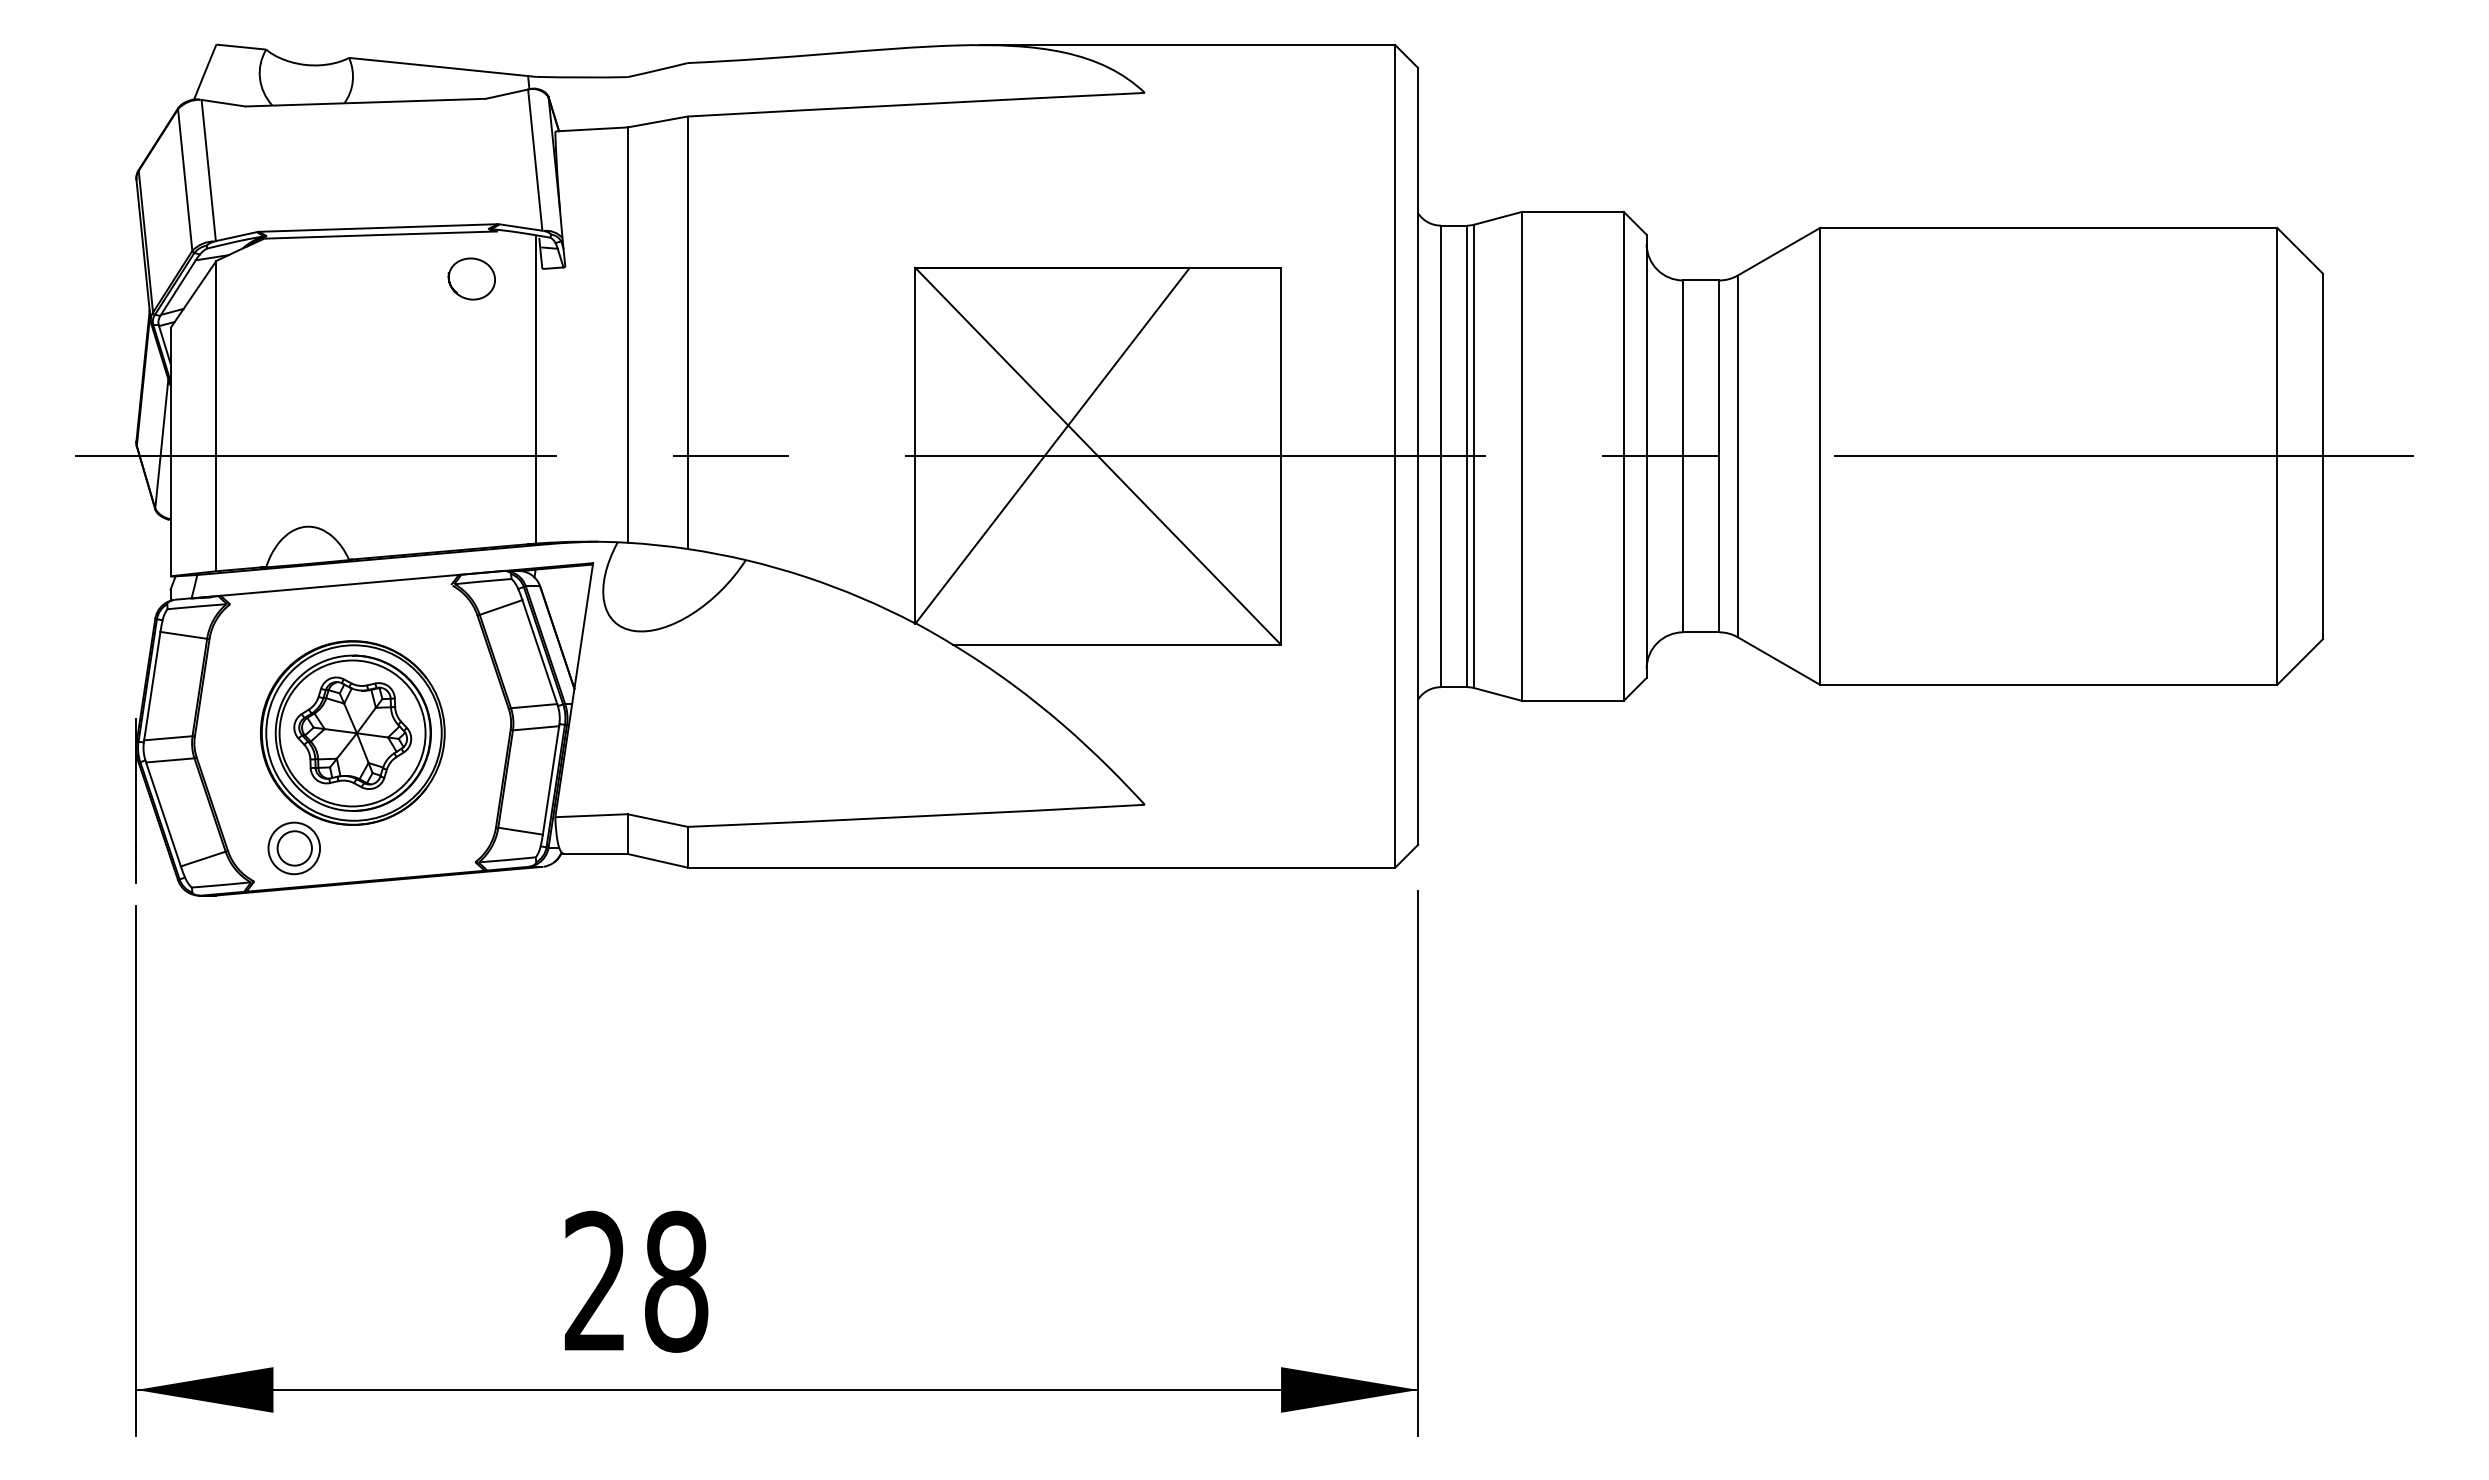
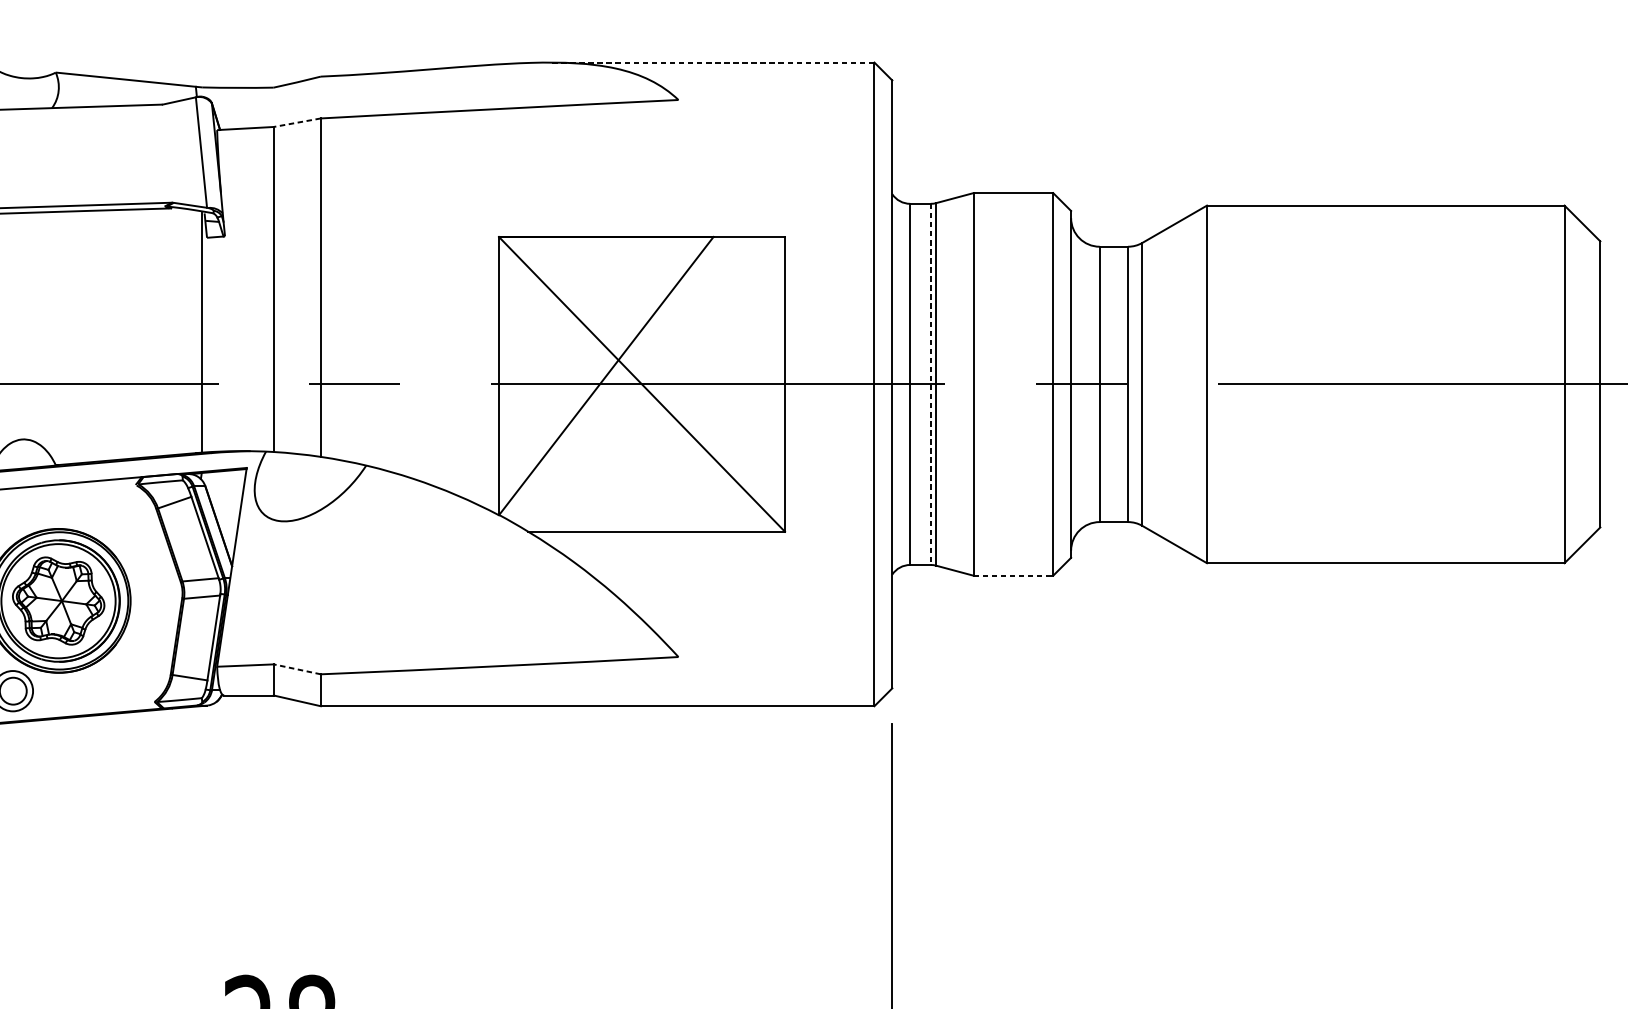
line: (1187, 45) -> (711, 62), solid -> dashed
line: (657, 121) -> (297, 122), solid -> dashed
curve: (477, 260) -> (156, 231), removed
line: (1467, 456) -> (930, 384), solid -> dashed
line: (1572, 700) -> (1013, 575), solid -> dashed
line: (657, 820) -> (297, 669), solid -> dashed

